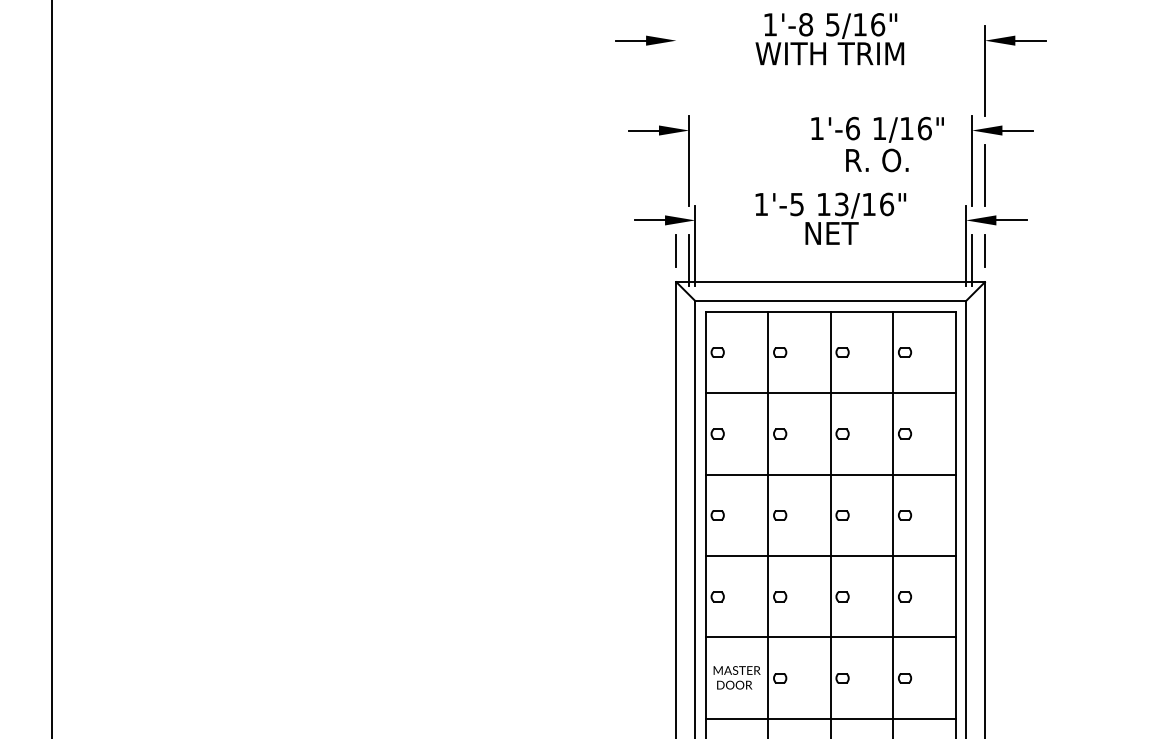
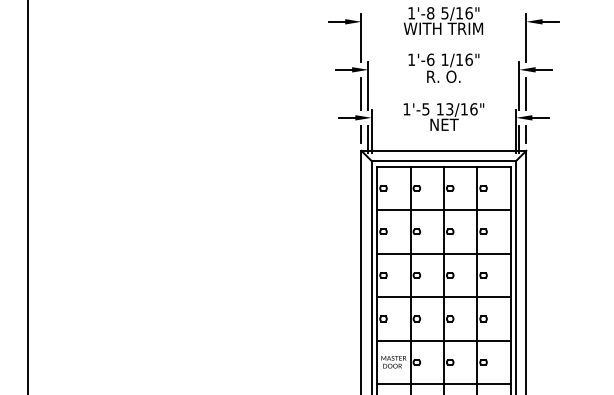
line: (676, 71) -> (361, 38), added
text: (876, 143) -> (443, 67), moved
line: (676, 174) -> (361, 93), added

